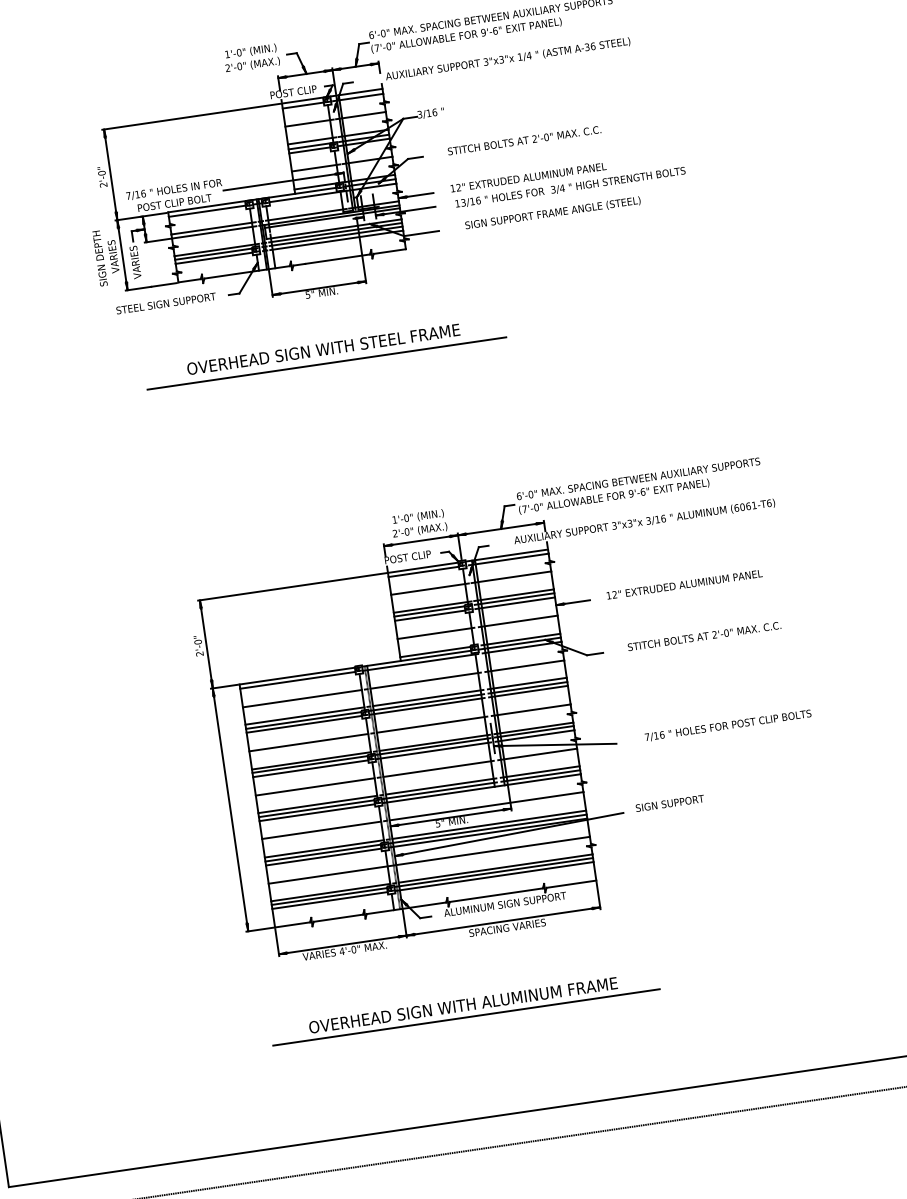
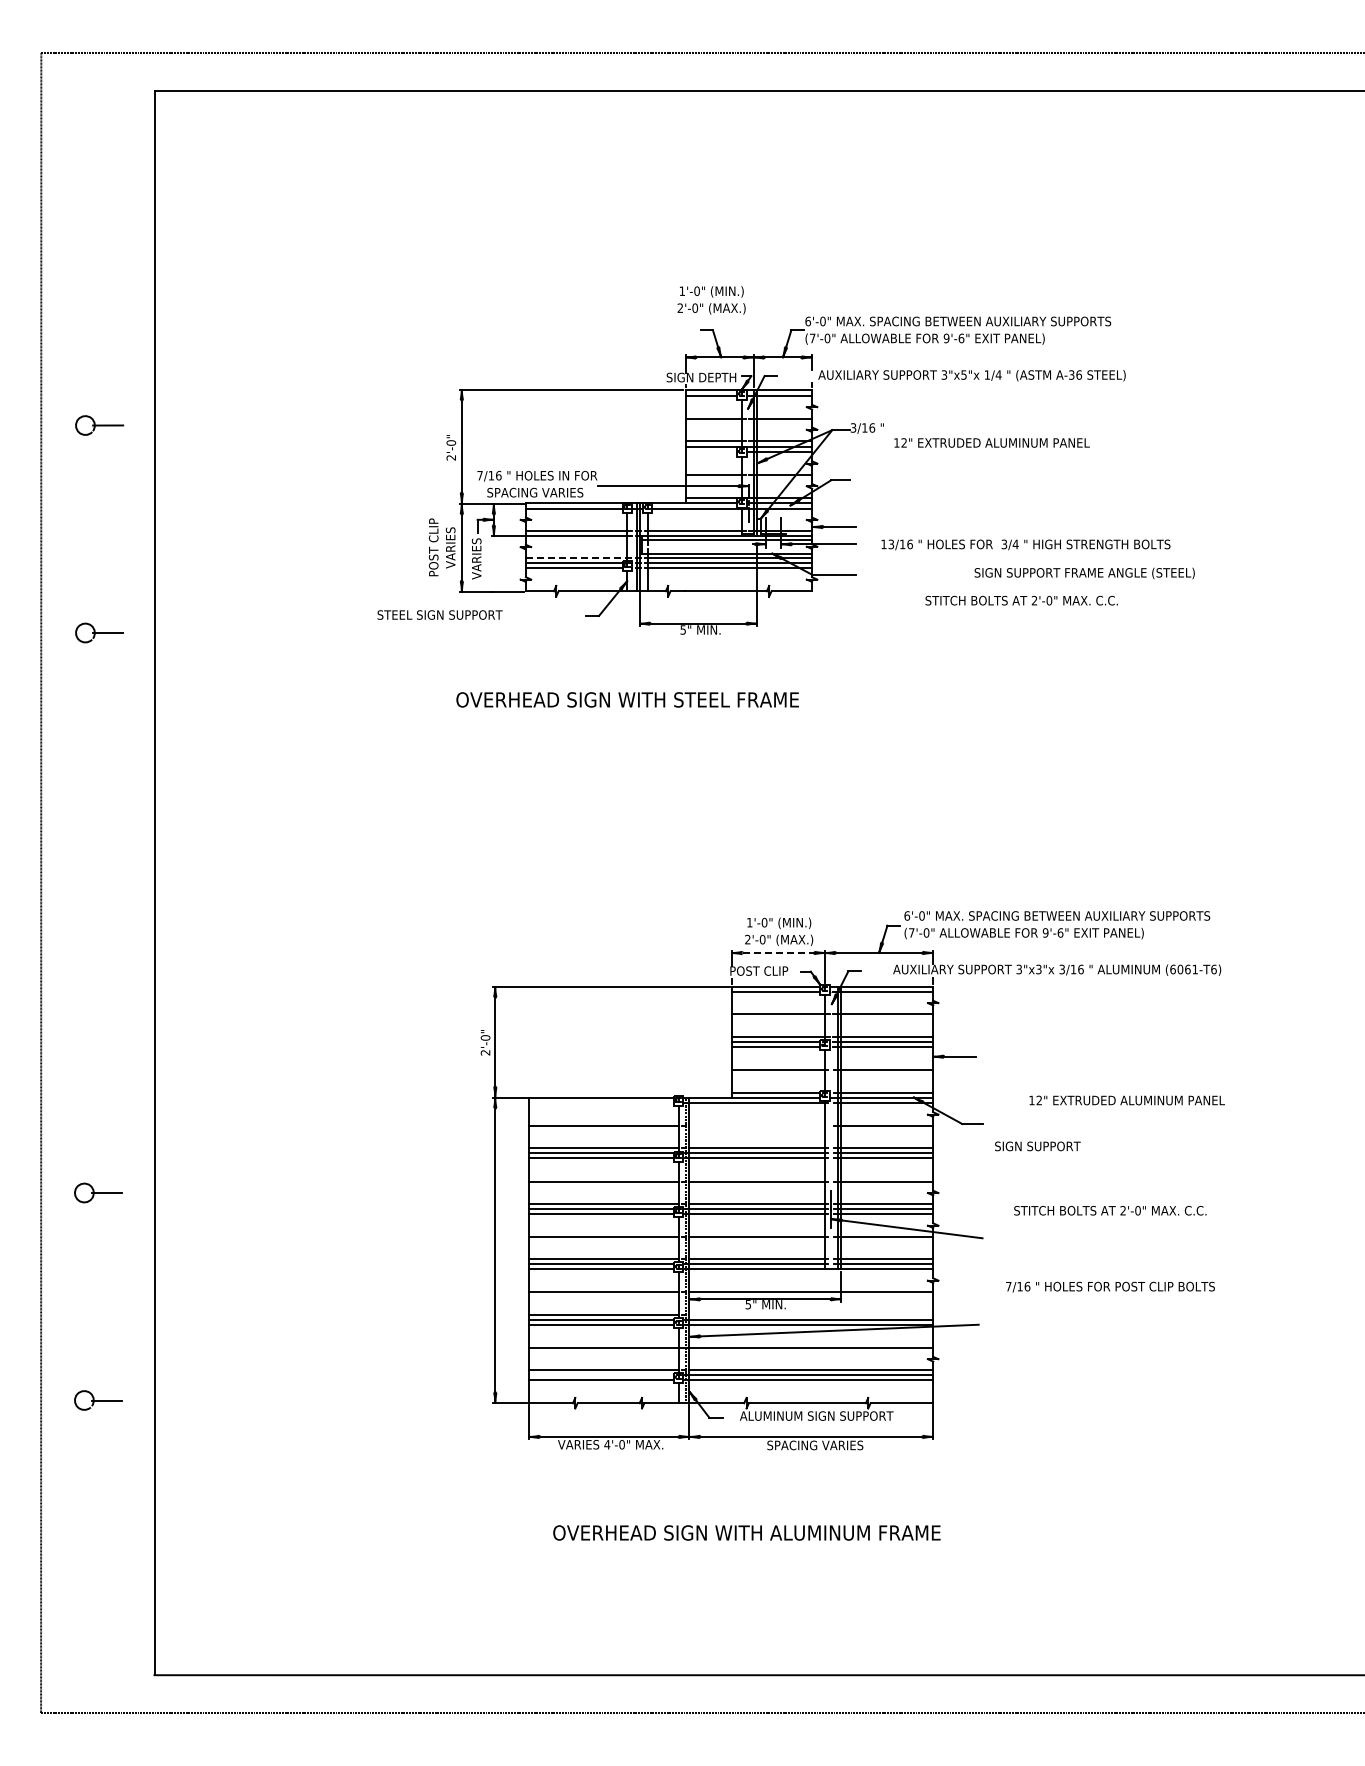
text: (251, 58) -> (711, 300), moved
text: (501, 59) -> (963, 374), 3"x3"x -> 3"x5"x
text: (293, 92) -> (701, 377), POST CLIP -> SIGN DEPTH
text: (524, 140) -> (1021, 600), moved
line: (309, 150) -> (711, 452), removed
text: (528, 177) -> (991, 442), moved
text: (174, 202) -> (535, 492), POST CLIP BOLT -> SPACING VARIES
text: (552, 213) -> (1084, 573), moved
line: (217, 250) -> (579, 558), solid -> dashed
text: (99, 258) -> (433, 547), SIGN DEPTH -> POST CLIP
text: (165, 303) -> (439, 614), moved
text: (323, 349) -> (627, 699), moved
line: (326, 363) -> (693, 717), removed
line: (421, 541) -> (778, 953), solid -> dashed
text: (684, 584) -> (1126, 1100), moved
text: (704, 636) -> (1110, 1210), moved
line: (297, 680) -> (601, 1102), removed
line: (425, 680) -> (758, 1126), removed
text: (728, 725) -> (1110, 1286), moved
text: (669, 803) -> (1037, 1146), moved
line: (489, 825) -> (811, 1315), removed
line: (329, 896) -> (601, 1374), removed
line: (466, 1017) -> (748, 1548), removed

